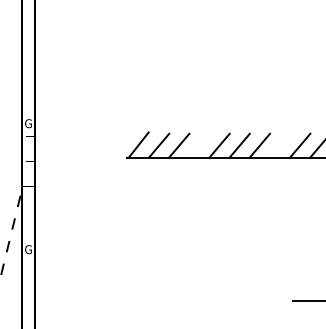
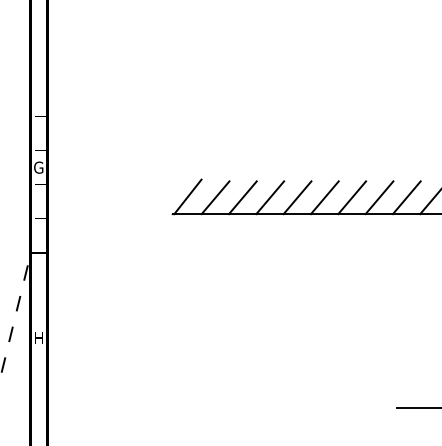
line: (199, 145) -> (270, 197), added
line: (279, 145) -> (379, 197), added
text: (28, 249) -> (38, 338), G -> H

